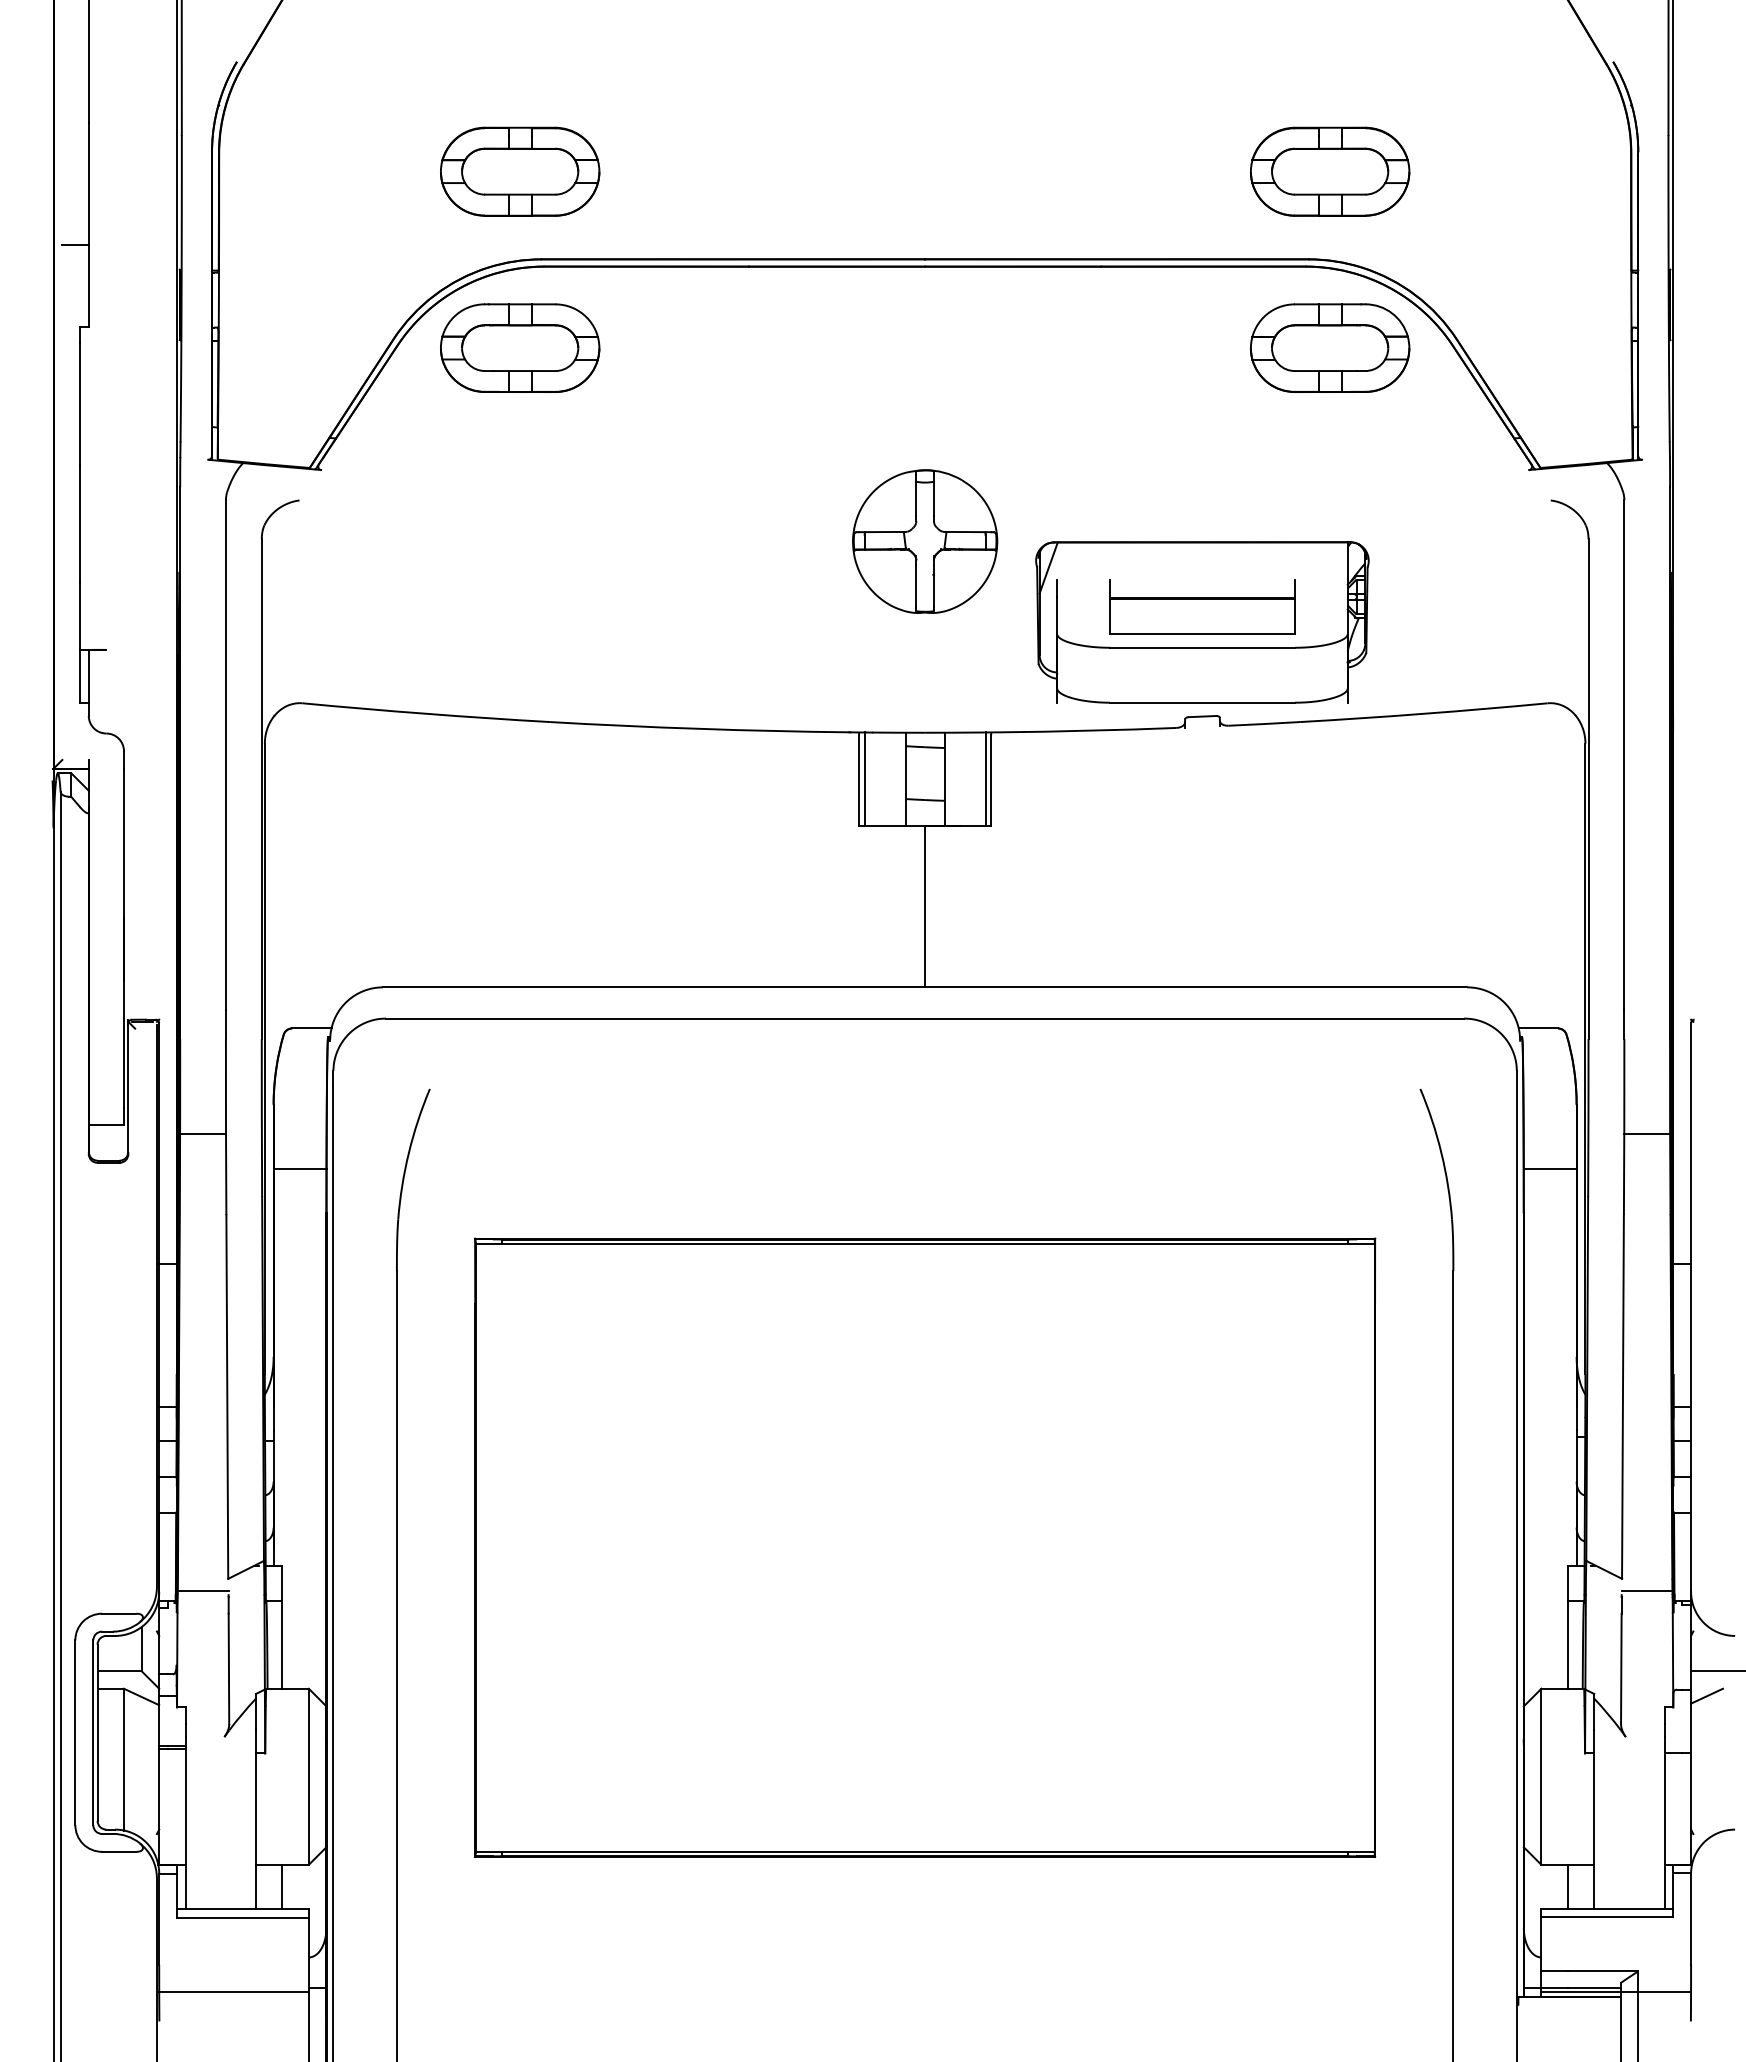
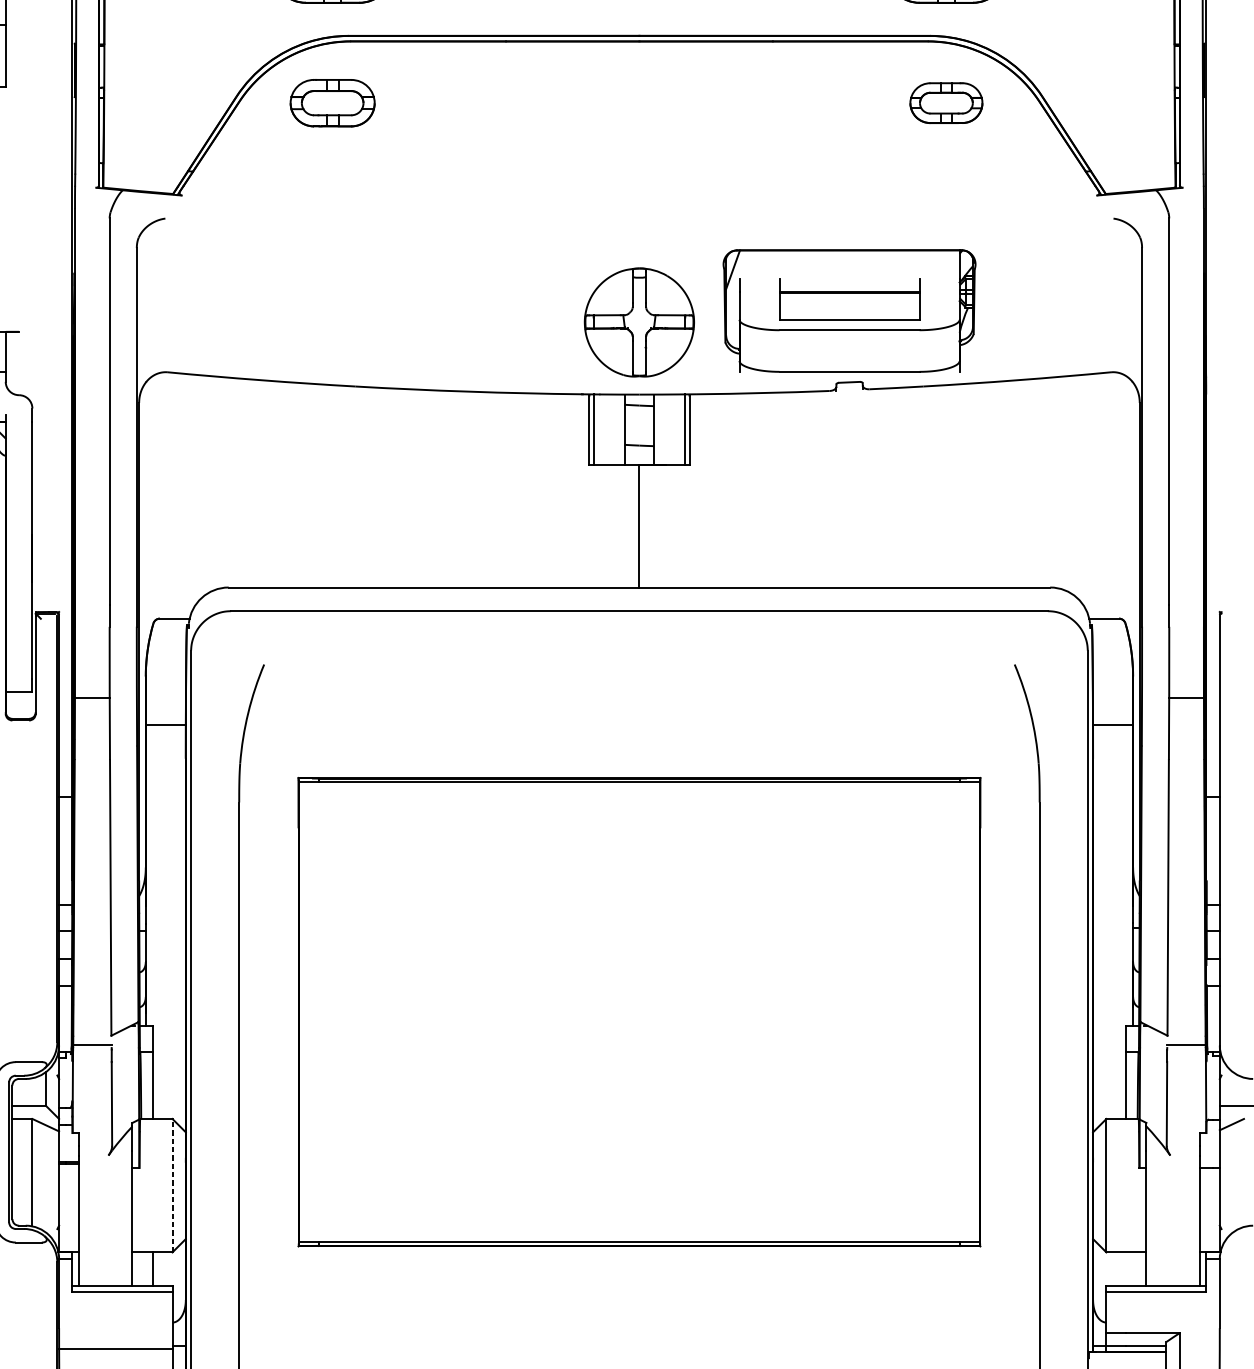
part: (520, 347) -> (332, 102), size x0.7
part: (1330, 347) -> (946, 102), size x0.6
part: (925, 541) -> (639, 322), moved
line: (308, 1776) -> (172, 1185), solid -> dashed
line: (1567, 1886) -> (1126, 1268), removed
line: (1616, 1992) -> (1163, 1349), removed

